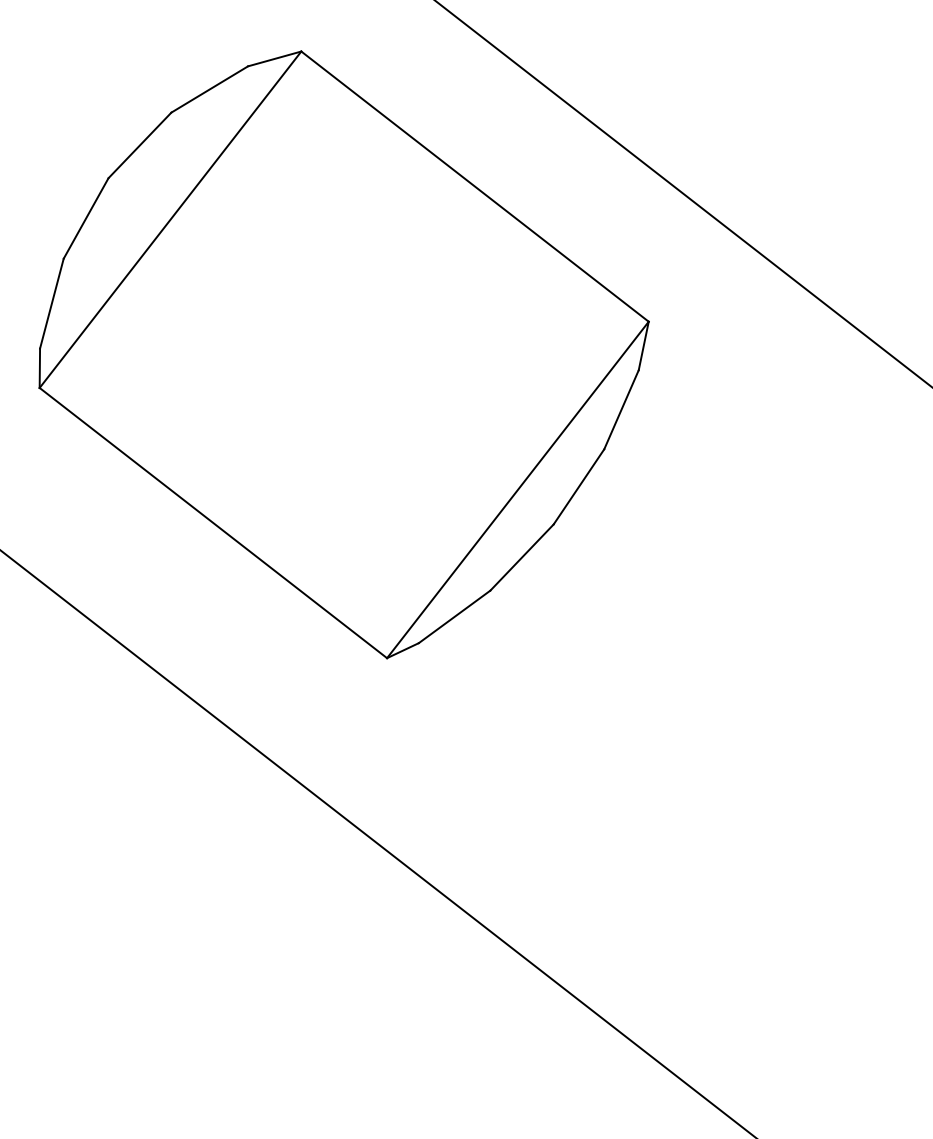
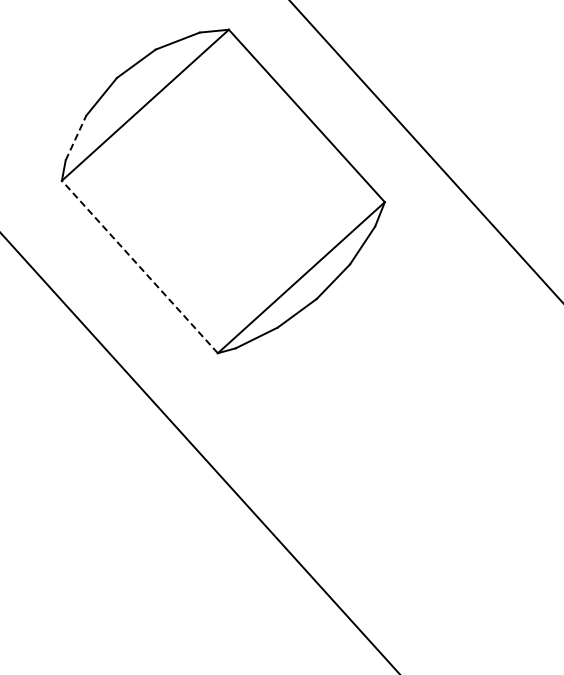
line: (51, 304) -> (75, 138), solid -> dashed
line: (212, 522) -> (139, 266), solid -> dashed

